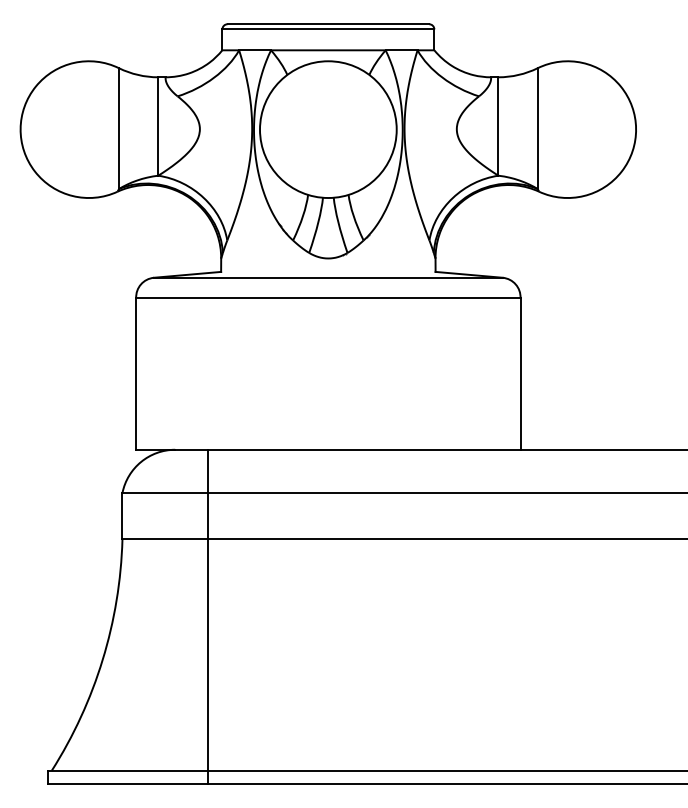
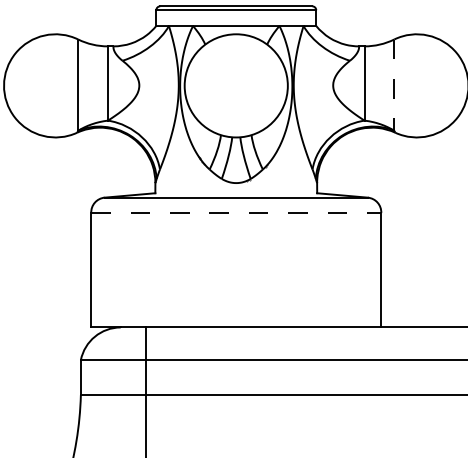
line: (537, 129) -> (394, 85), solid -> dashed
line: (328, 298) -> (236, 213), solid -> dashed

